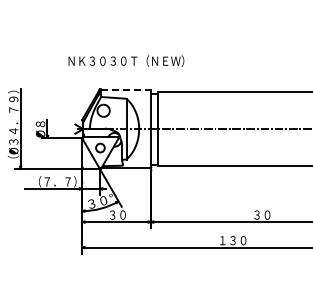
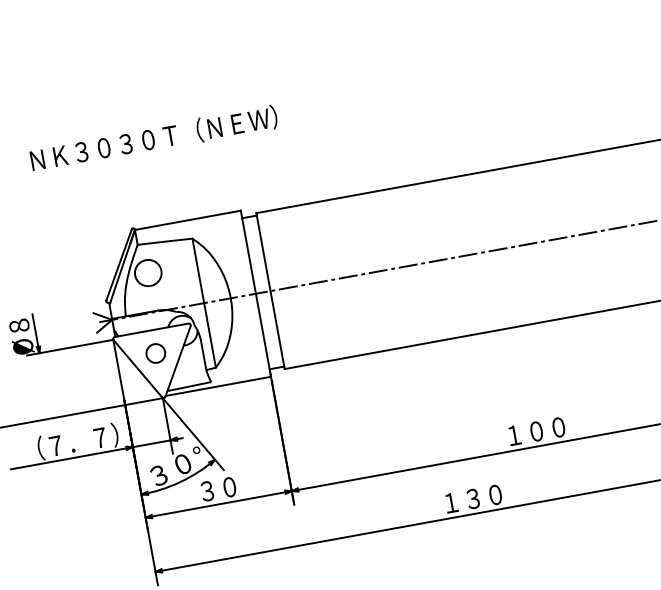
text: (126, 60) -> (154, 137), moved
line: (126, 90) -> (188, 221), dashed -> solid
text: (267, 214) -> (536, 430), ３０ -> １００

